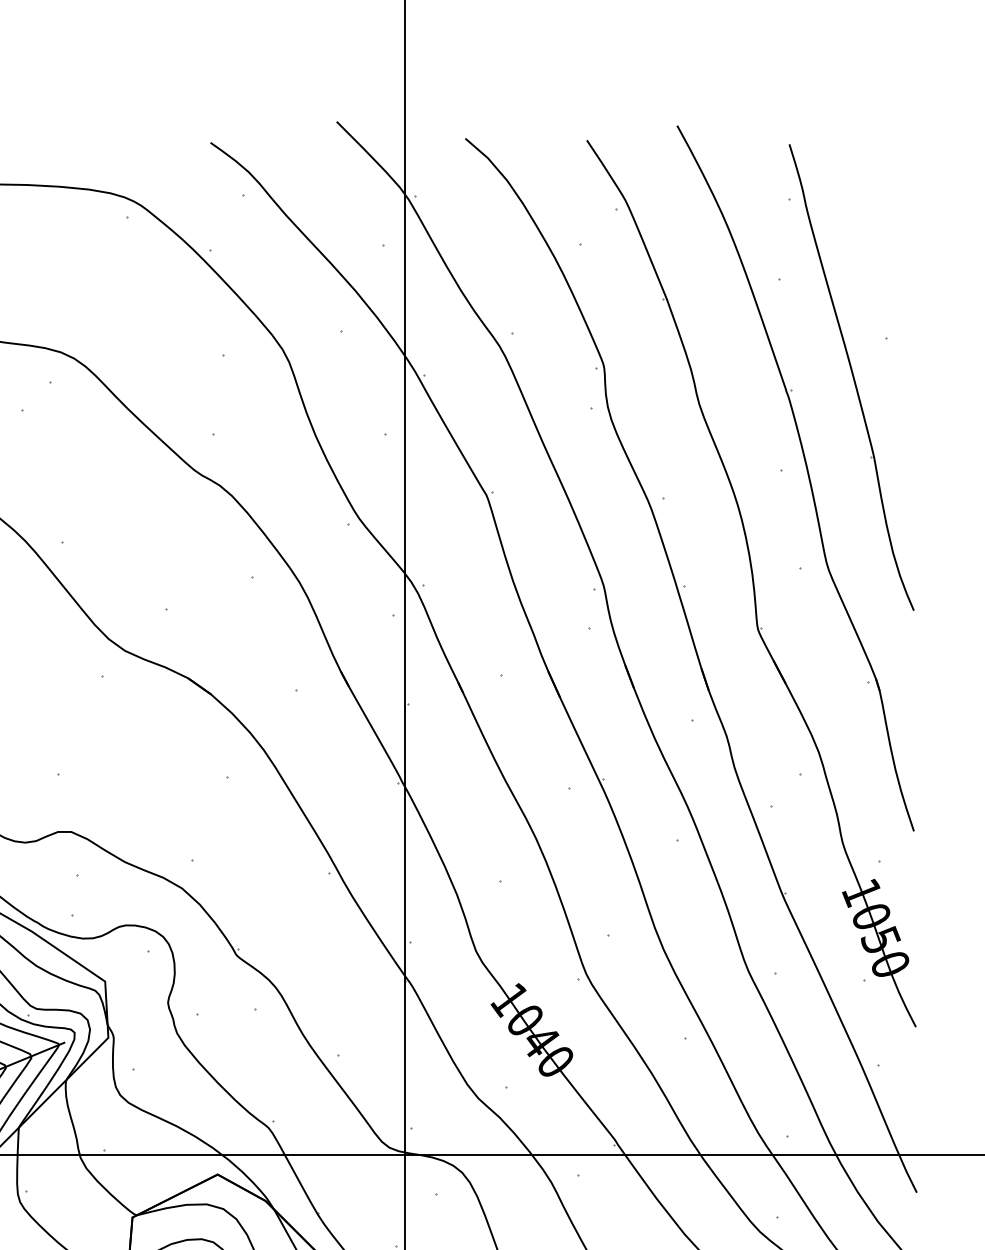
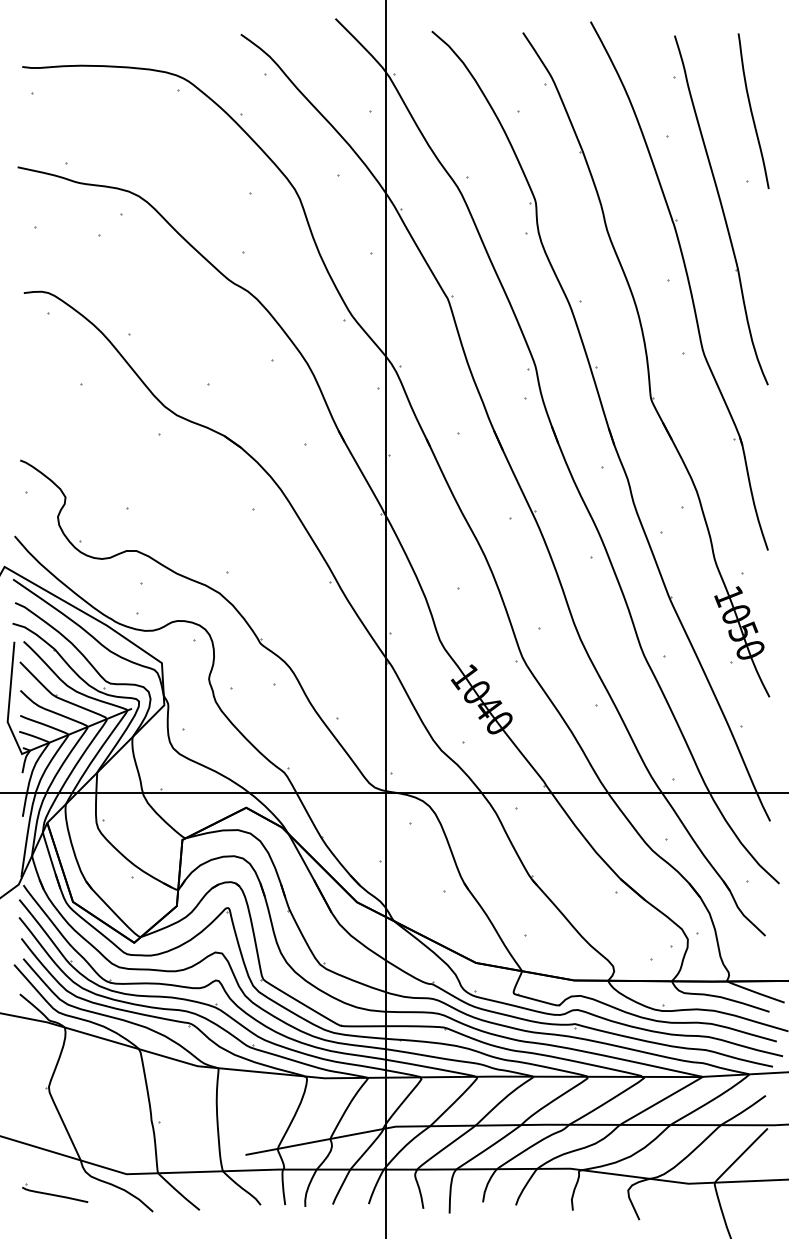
curve: (893, 245) -> (752, 111), added

